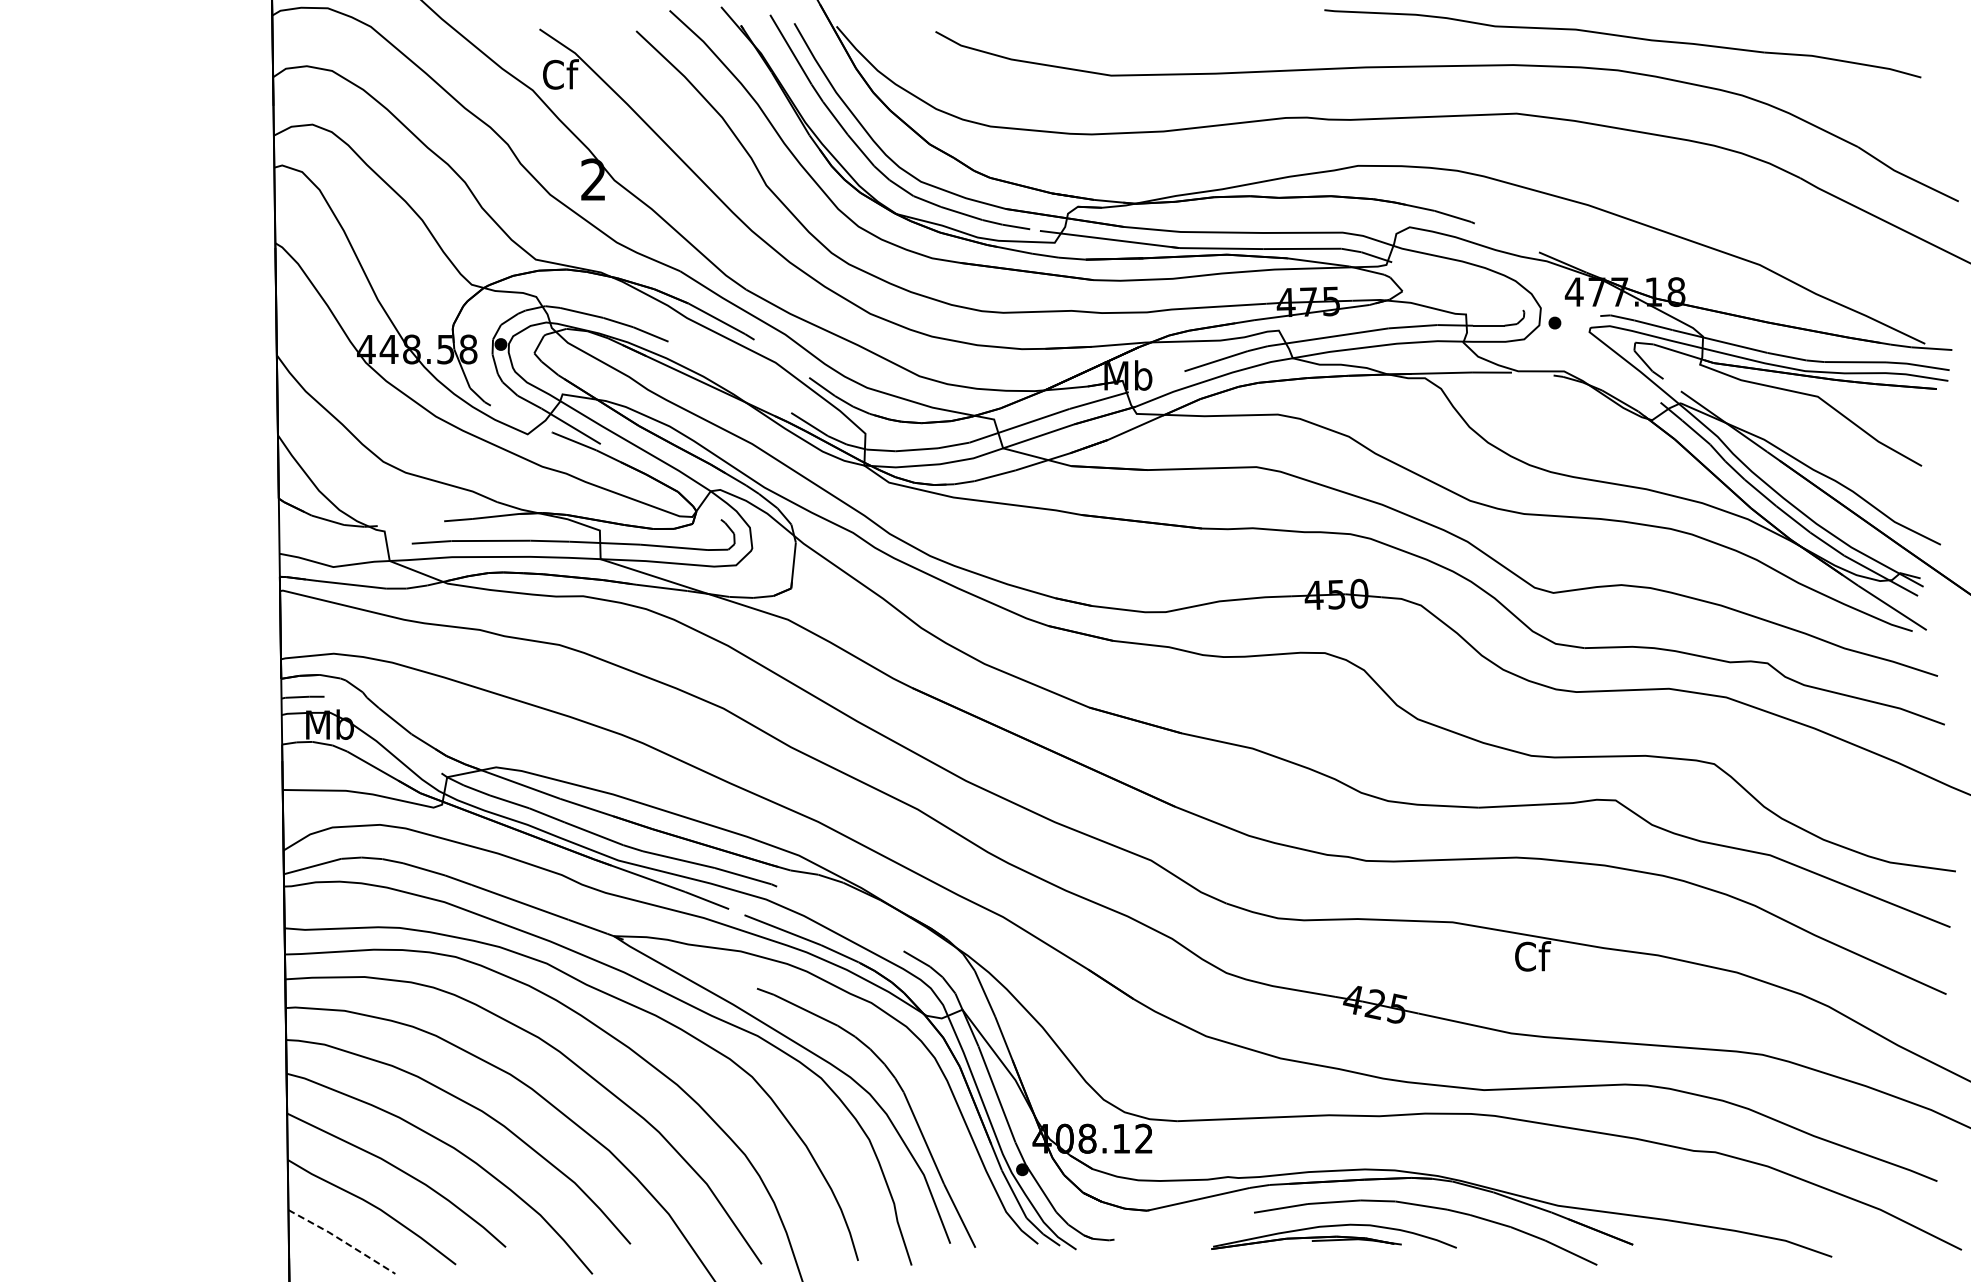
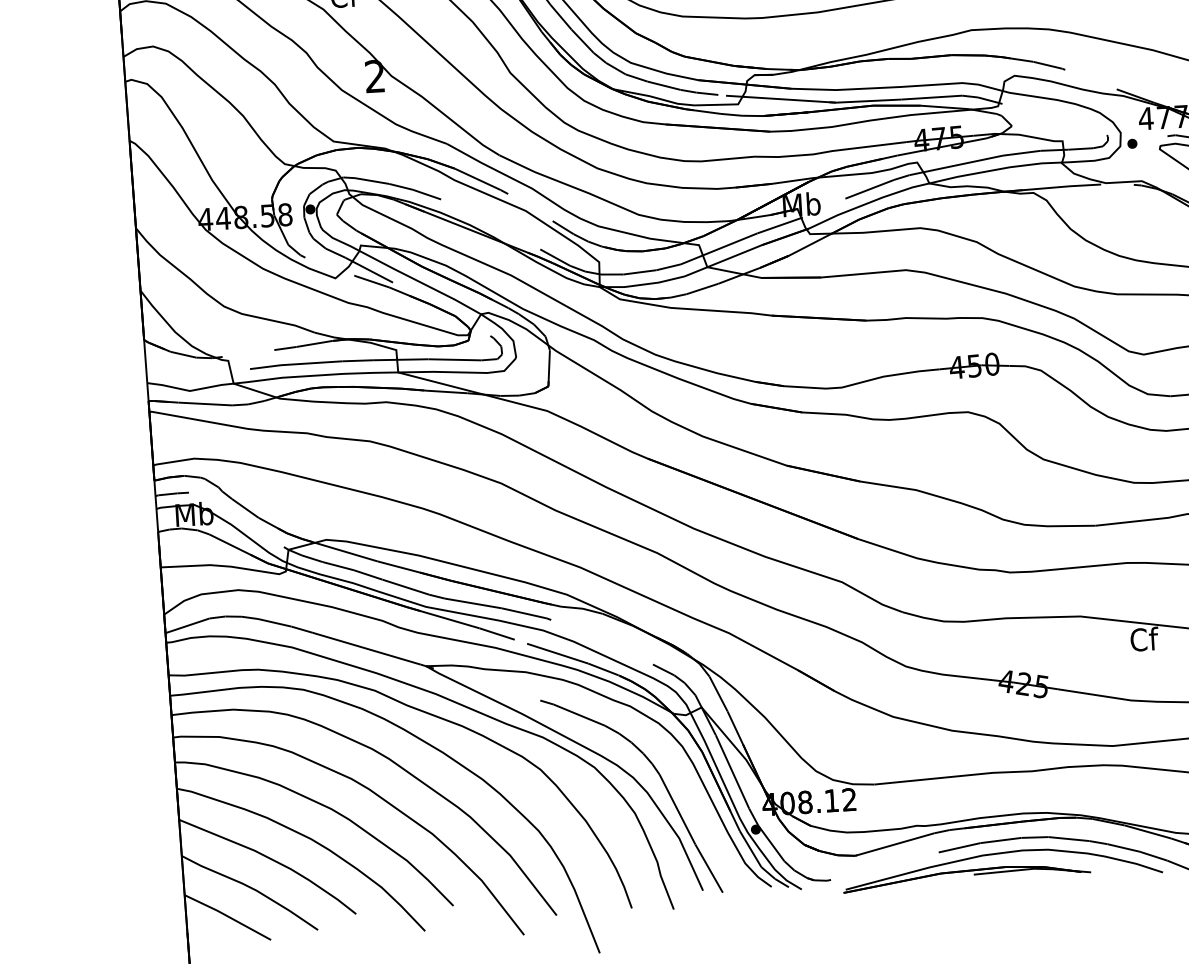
part: (1333, 1236) -> (1001, 867), size x1.67
line: (342, 1240) -> (228, 916), dashed -> solid

